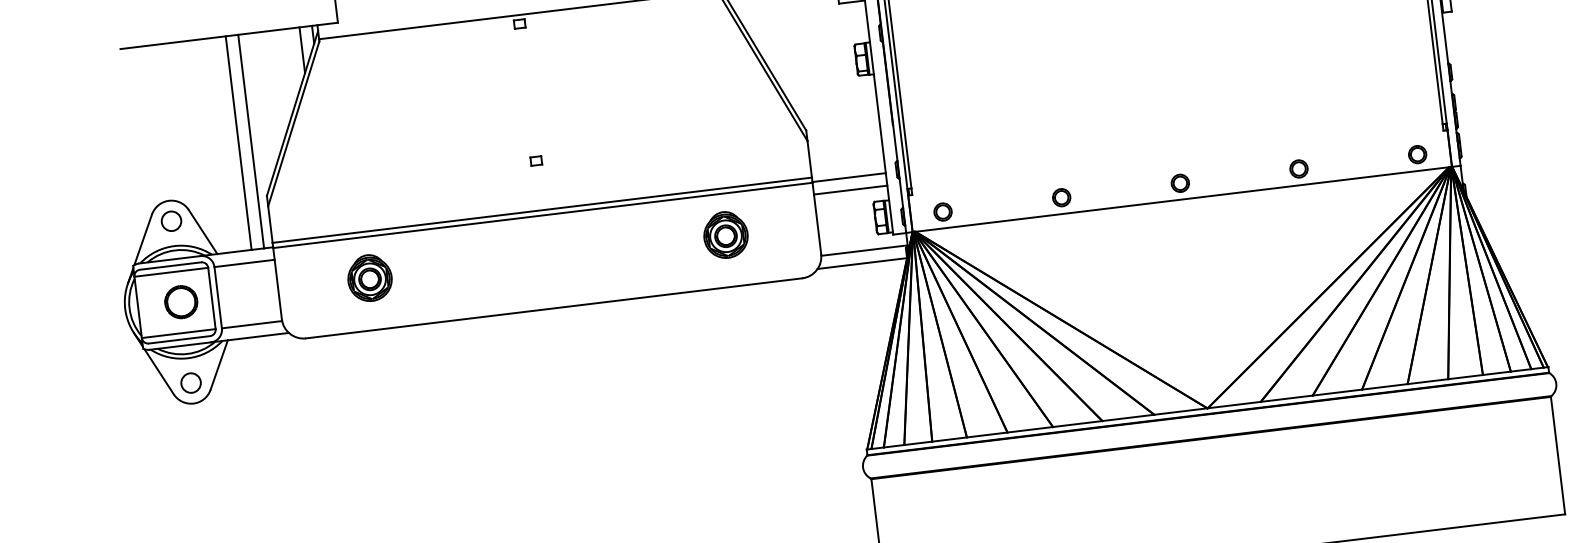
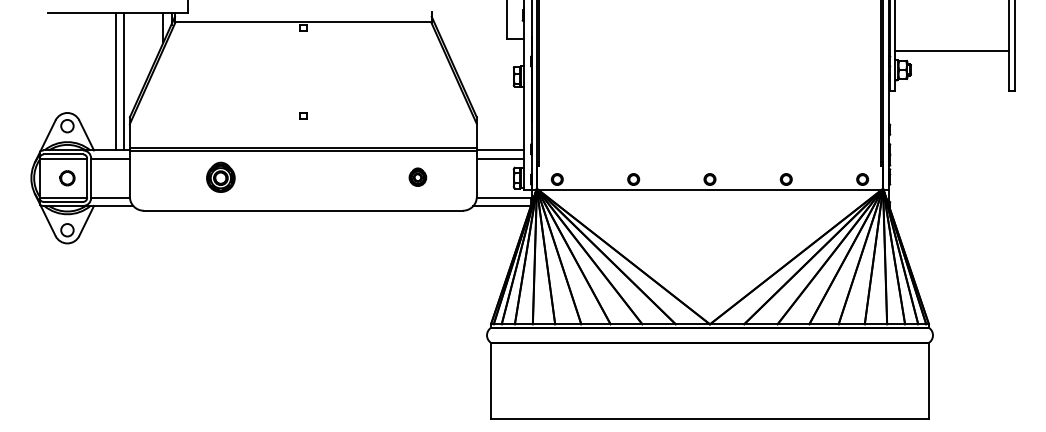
part: (725, 233) -> (417, 176), size x0.6
part: (369, 276) -> (220, 176), moved
part: (181, 302) -> (67, 178), size x0.7

